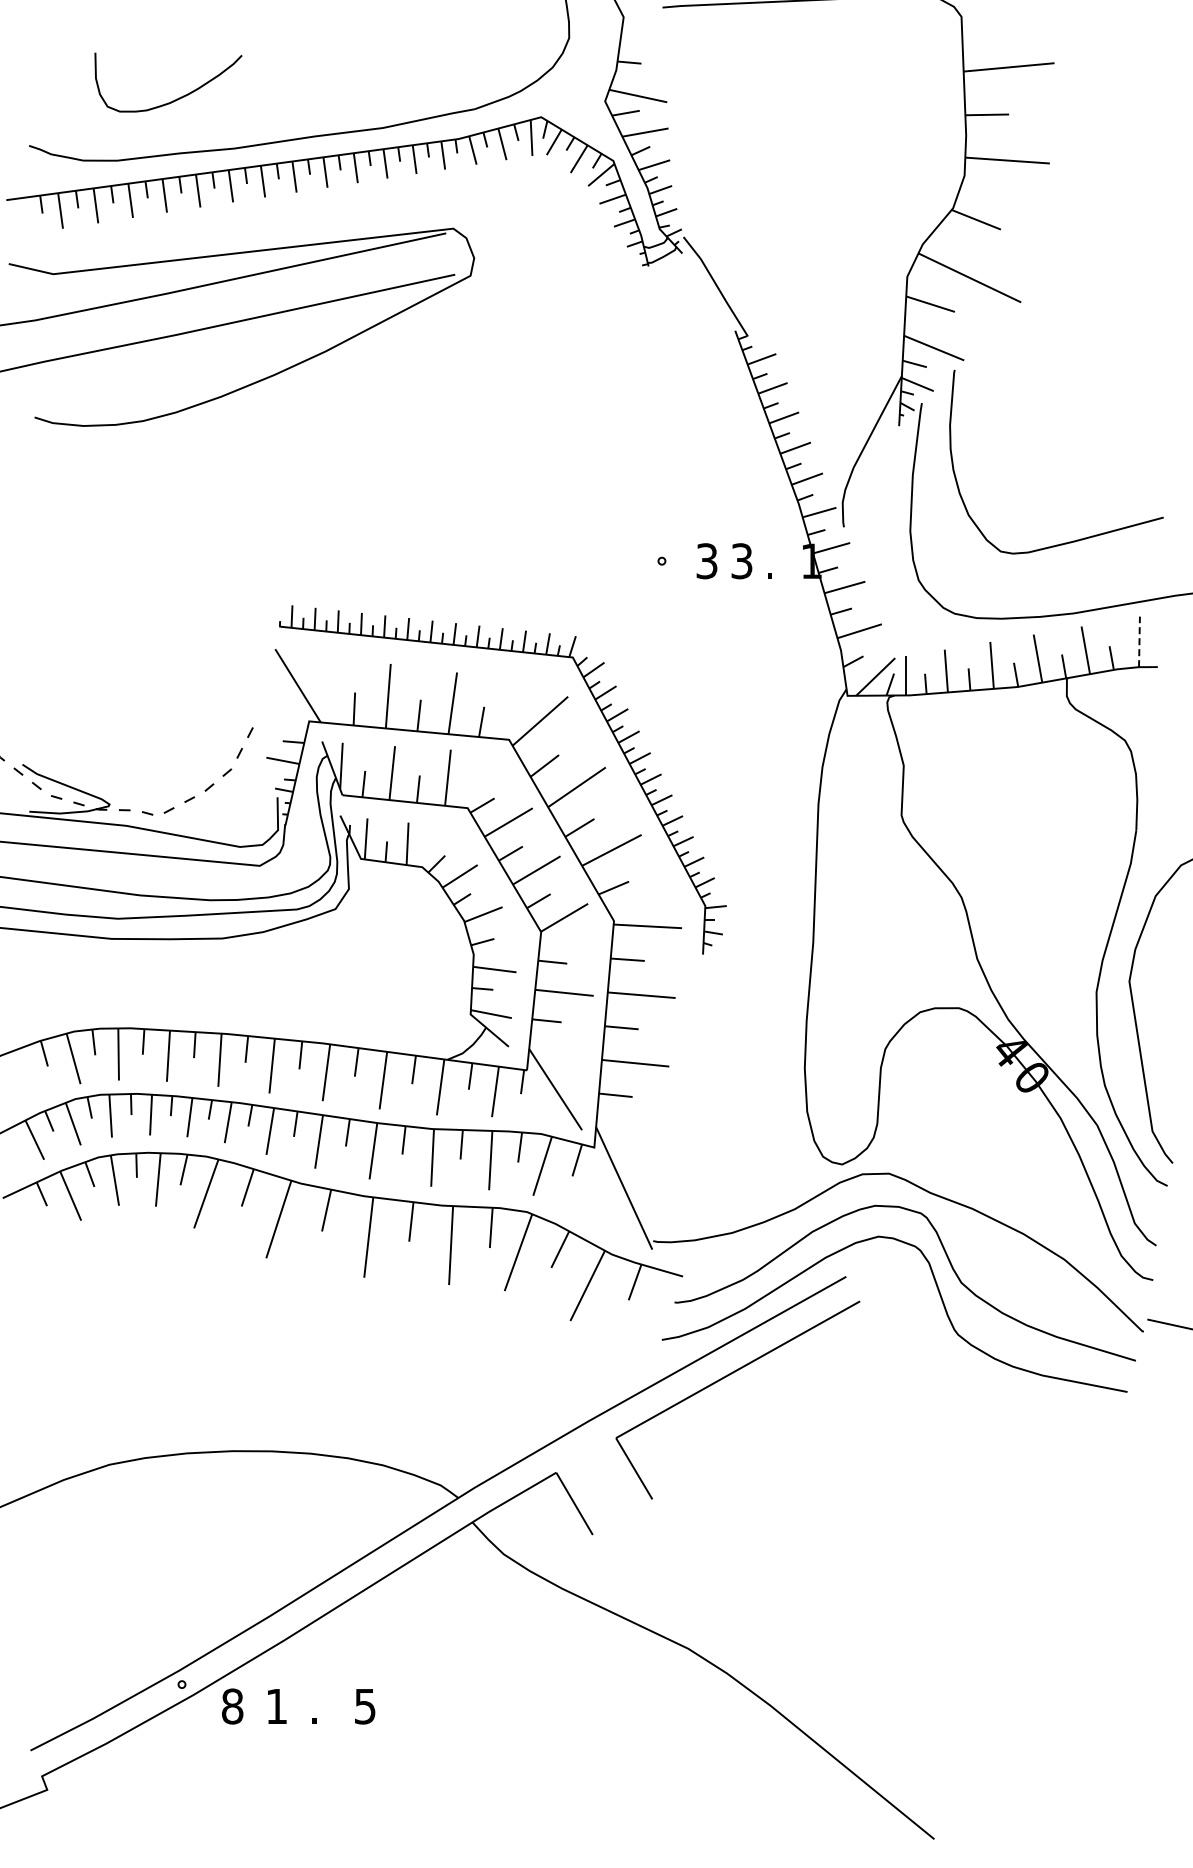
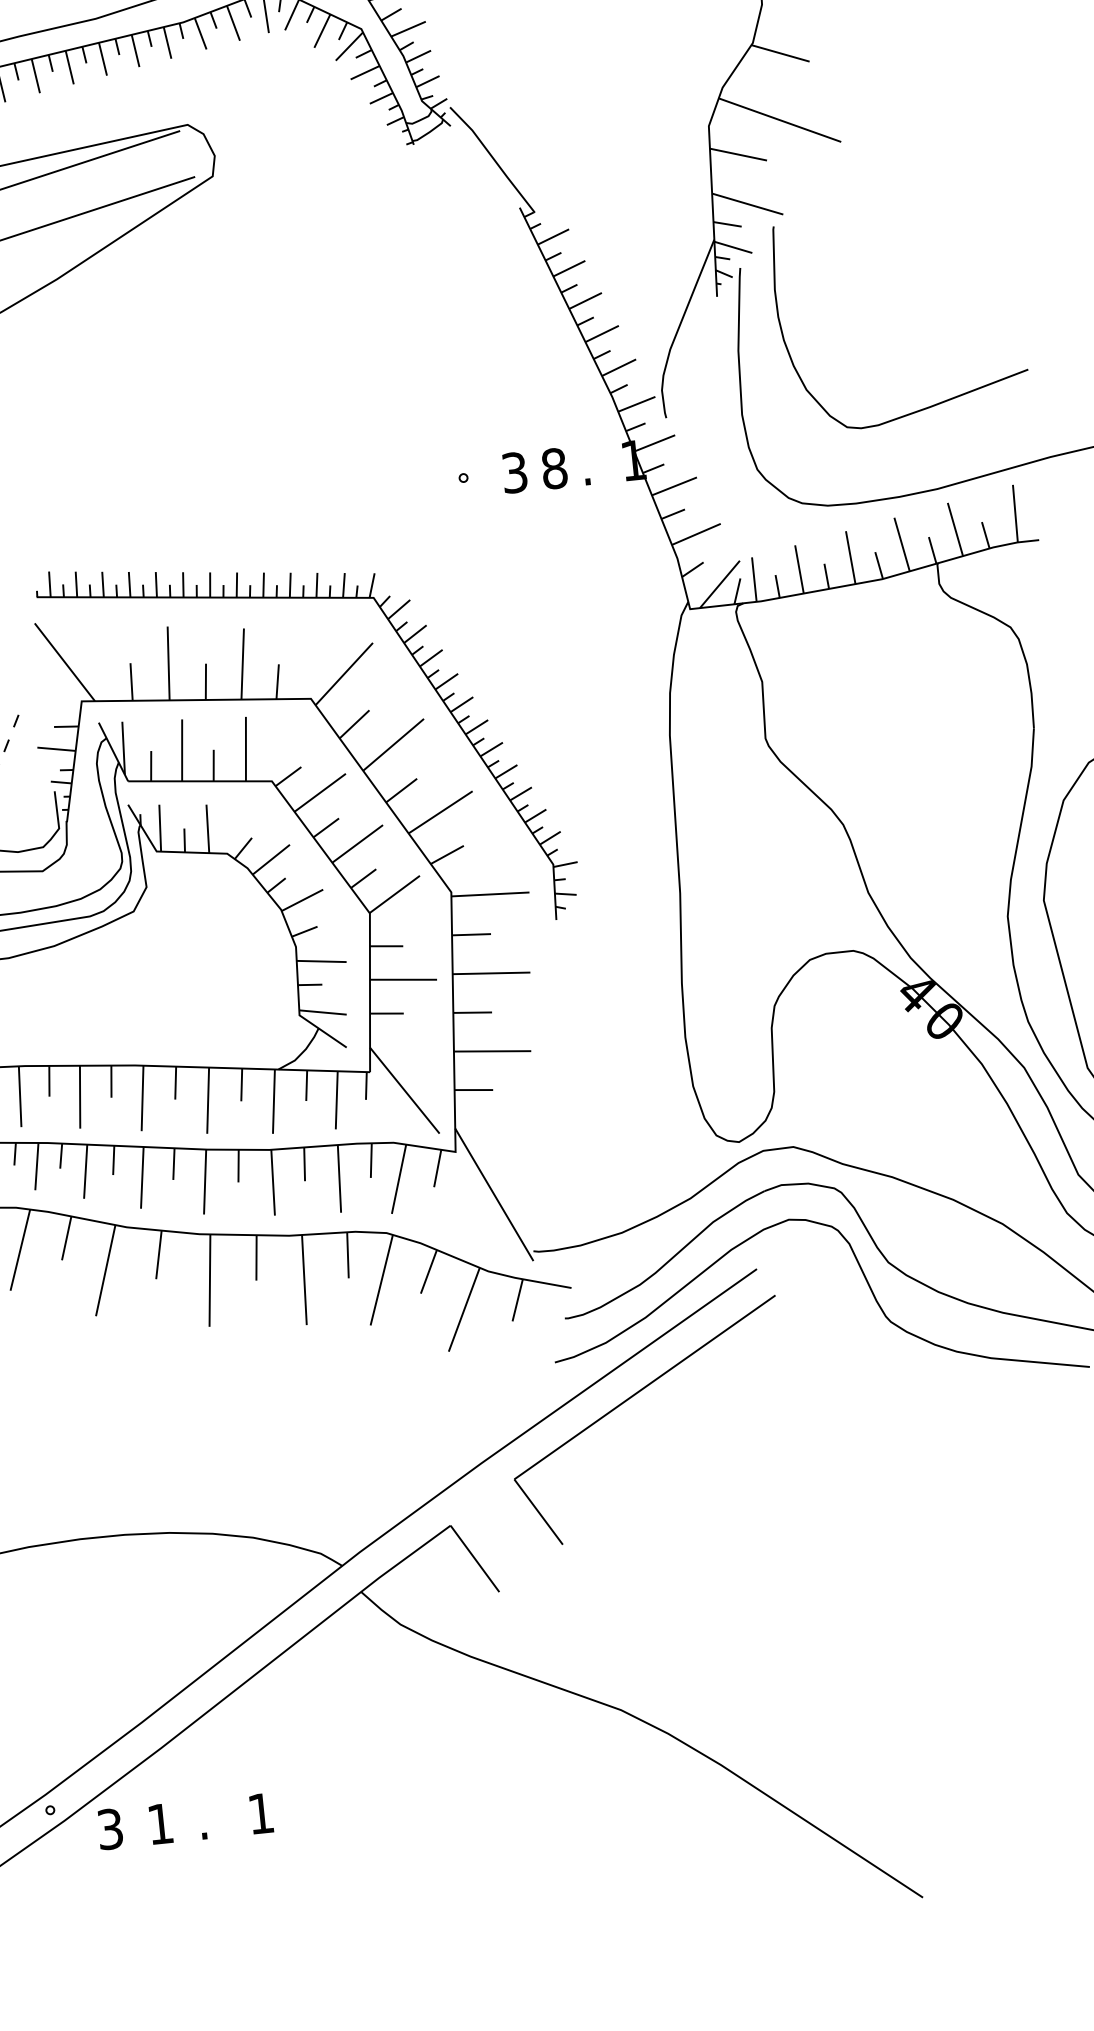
text: (741, 561) -> (553, 469), 3 -> 8
line: (1139, 641) -> (1015, 513), dashed -> solid
text: (232, 1706) -> (110, 1829), 8 -> 3
text: (365, 1706) -> (261, 1813), 5 -> 1

